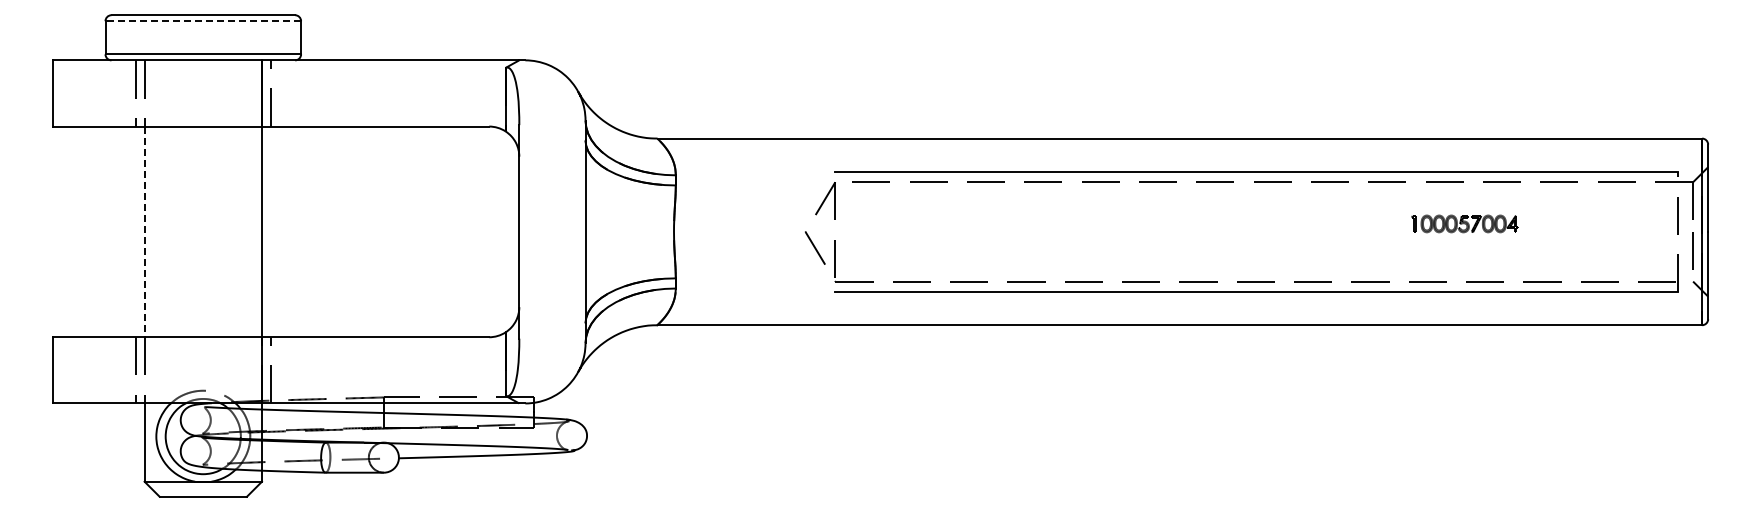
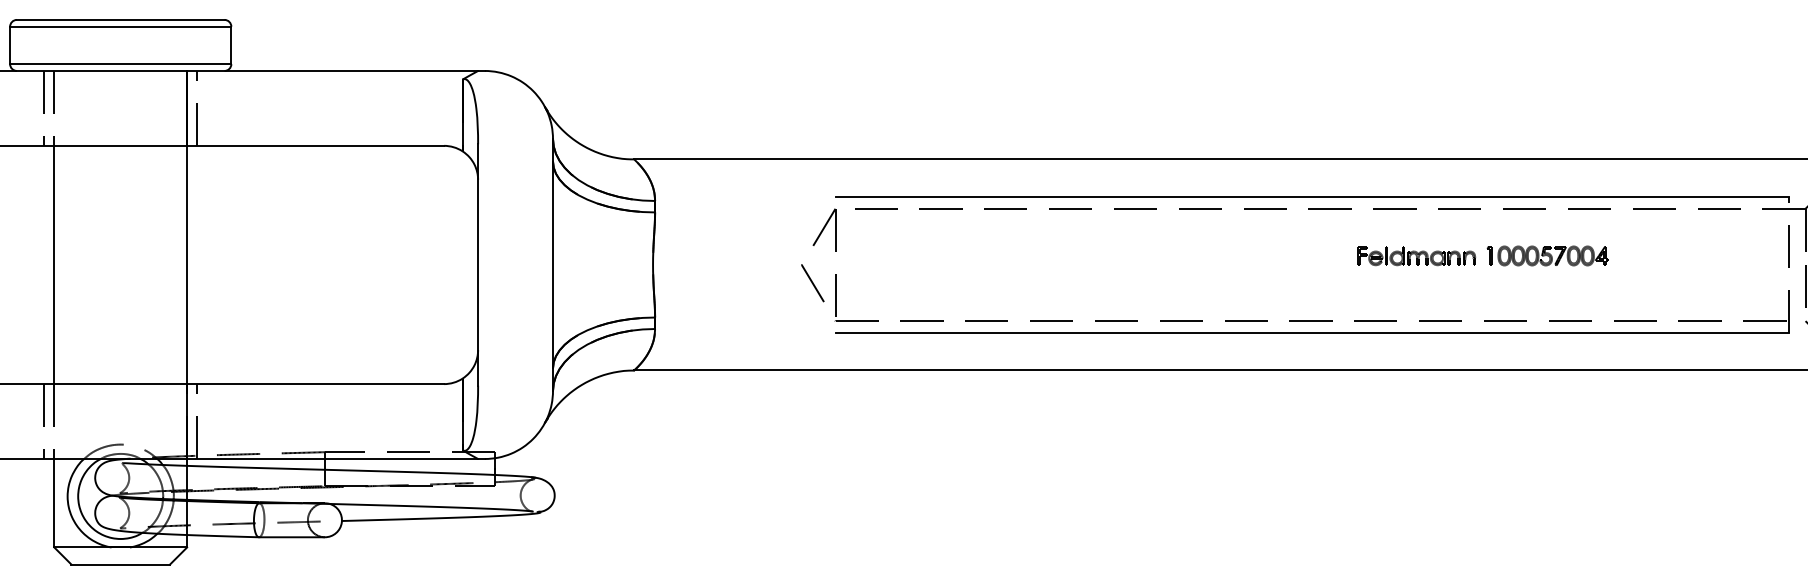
line: (203, 21) -> (120, 27), dashed -> solid
part: (1348, 223) -> (1415, 255), added
line: (144, 232) -> (54, 265), dashed -> solid

